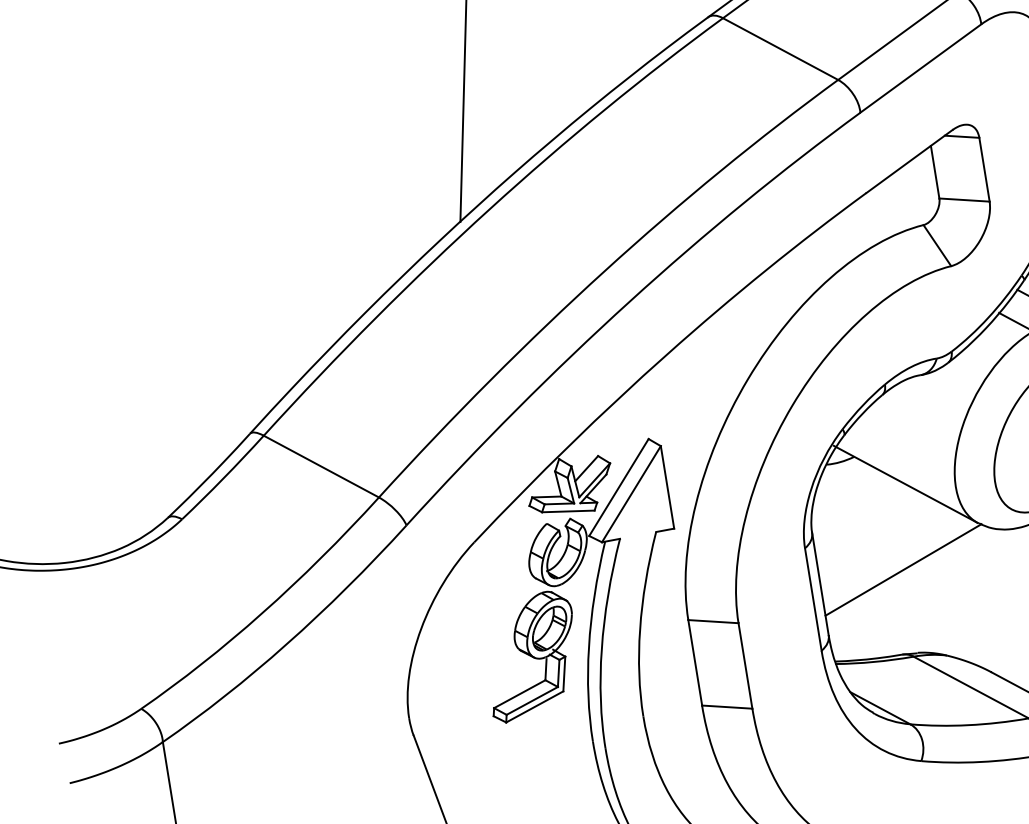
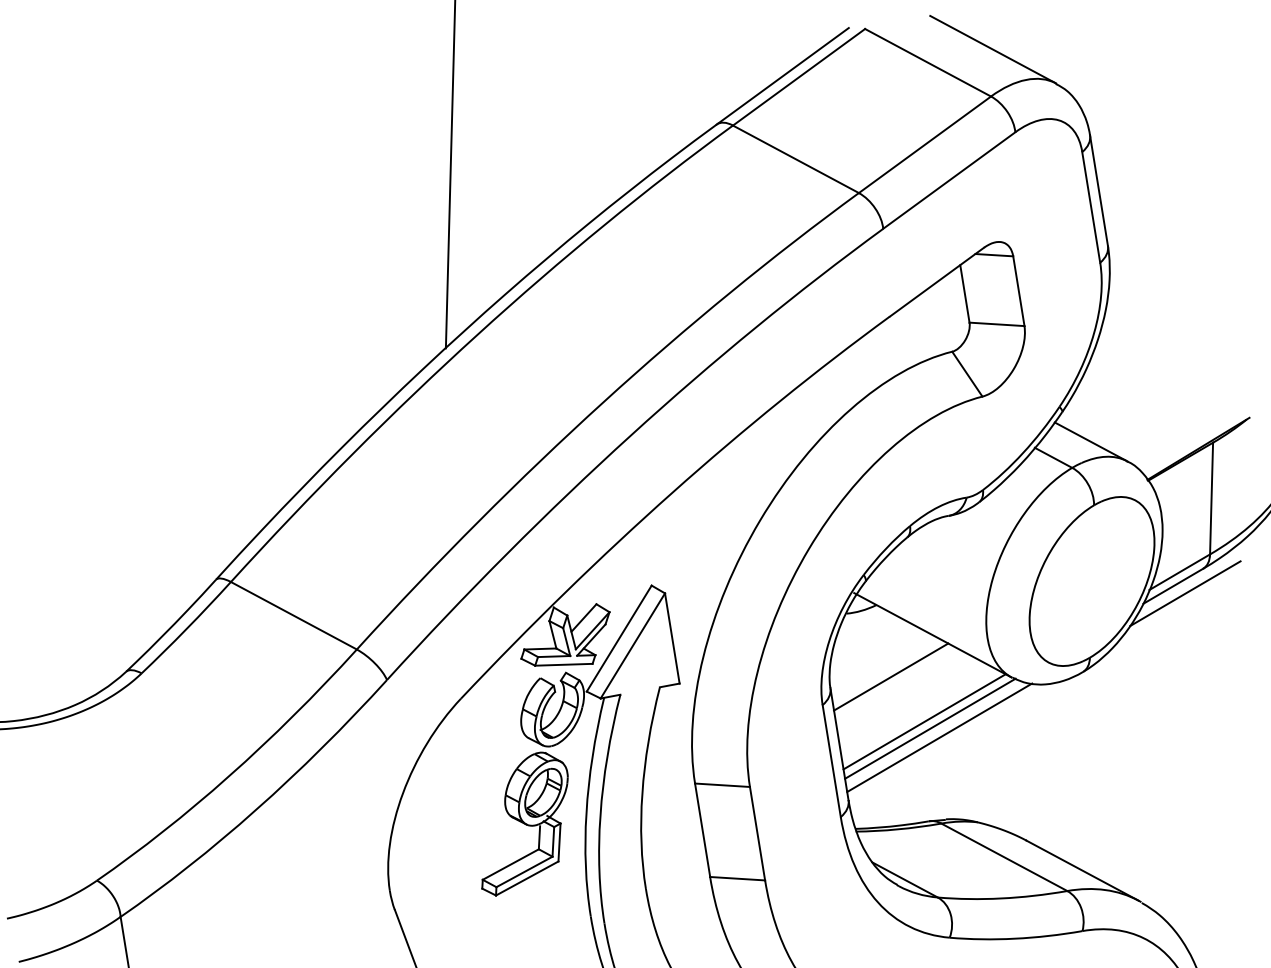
line: (867, 522) -> (891, 676), added
line: (898, 563) -> (924, 721), added
line: (911, 577) -> (939, 737), added

